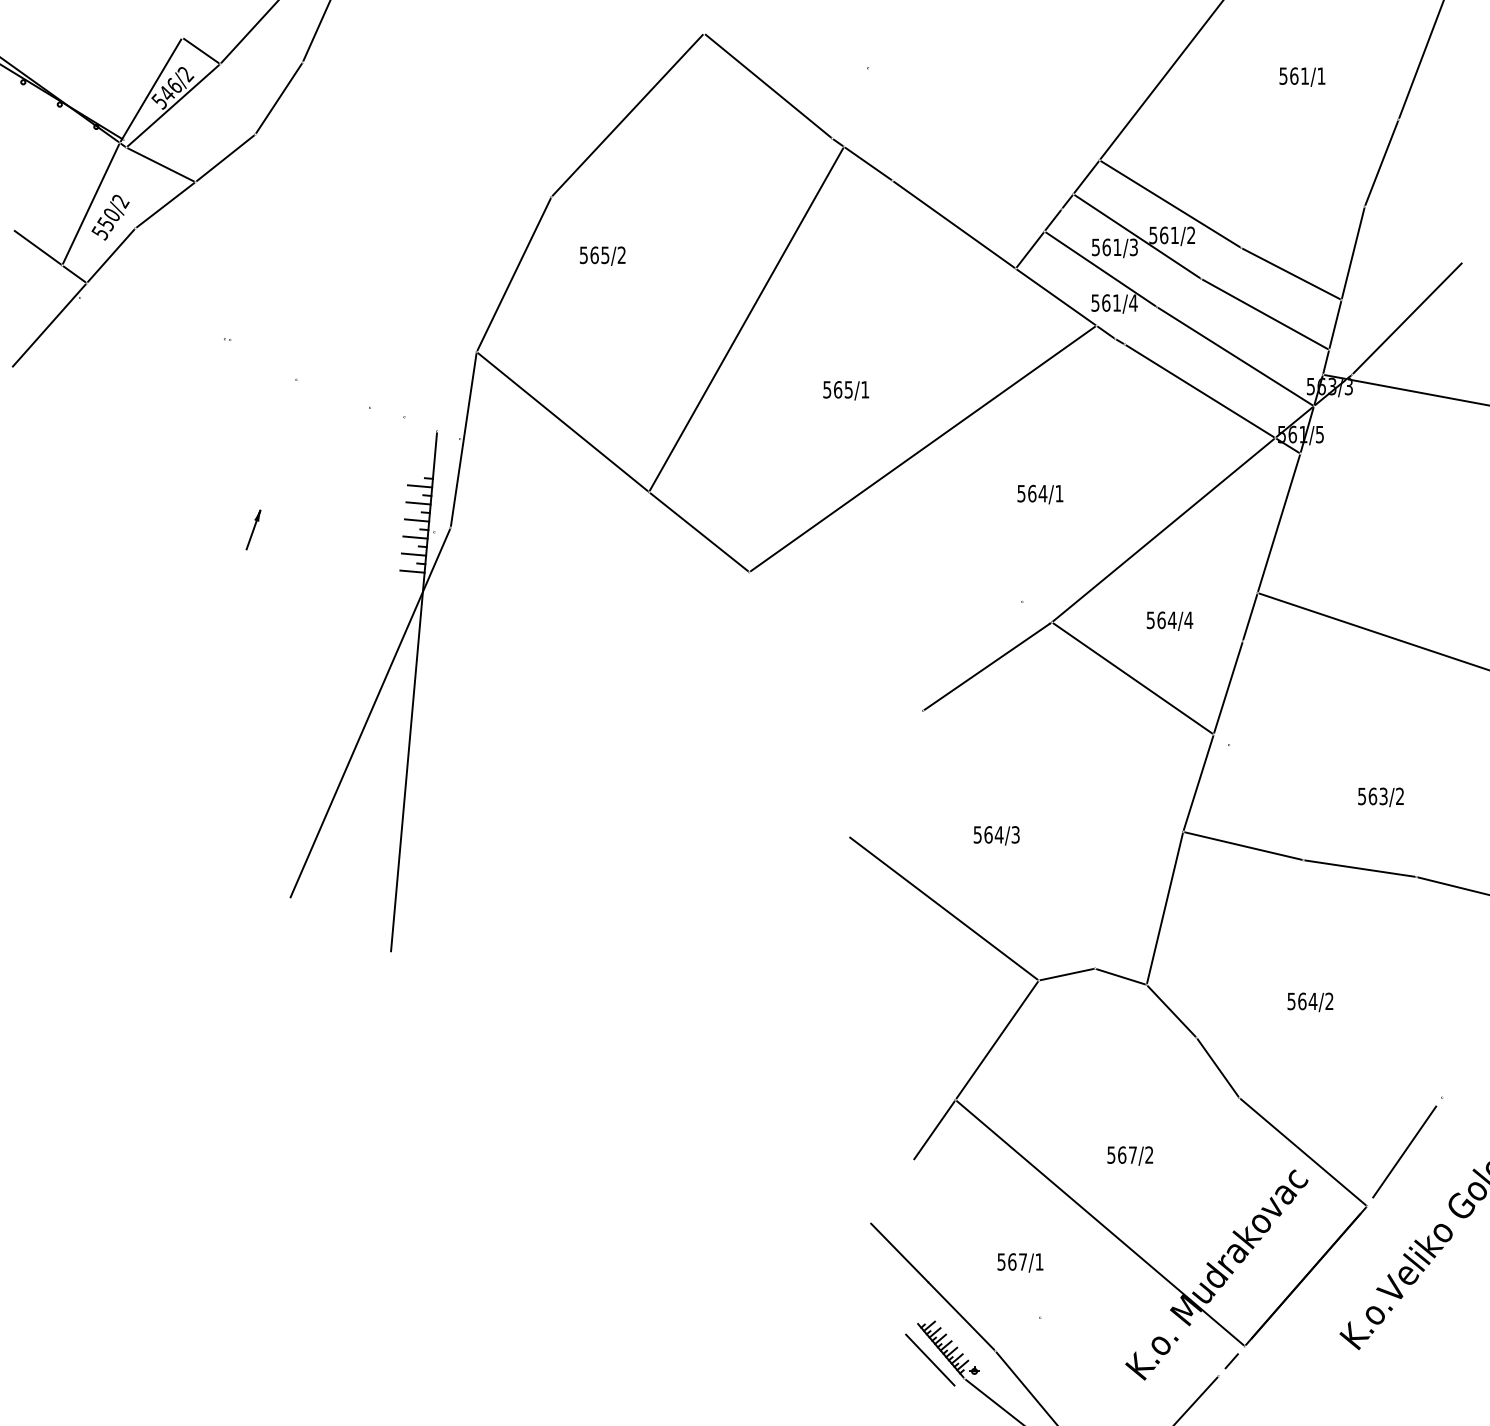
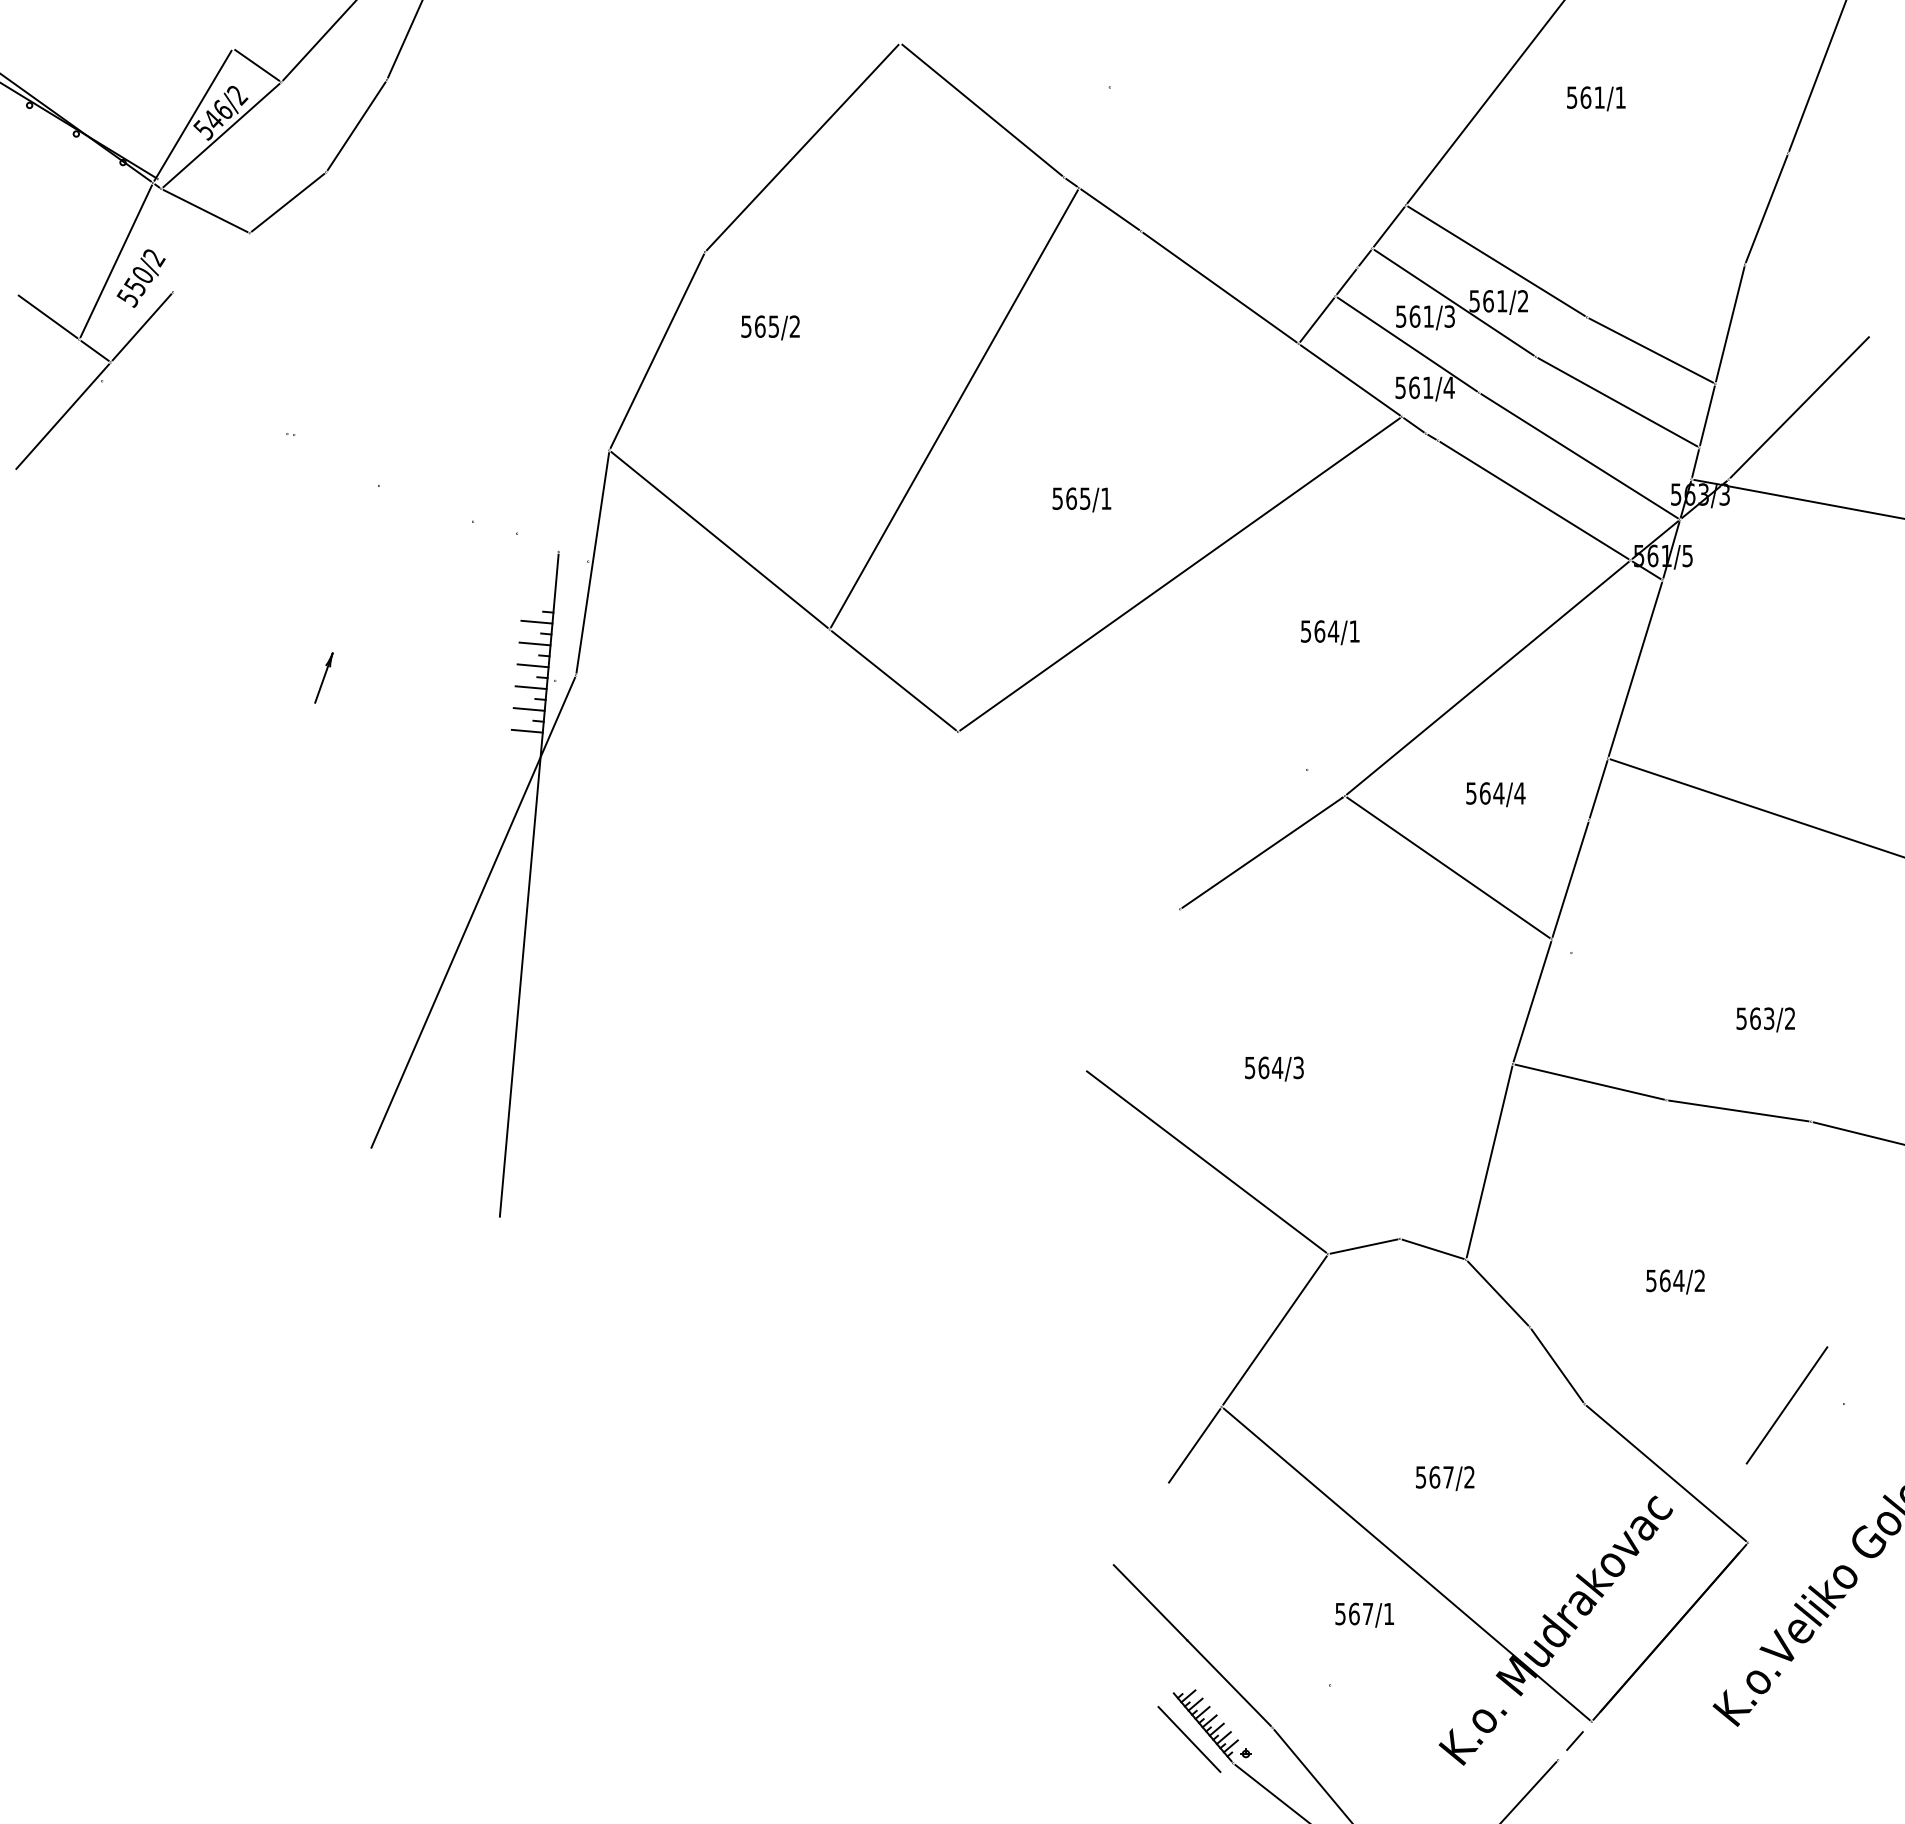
text: (1302, 76) -> (1596, 98), moved
line: (165, 205) -> (211, 262), removed
line: (1404, 1152) -> (1786, 1405), moved
text: (1020, 1262) -> (1364, 1614), moved

